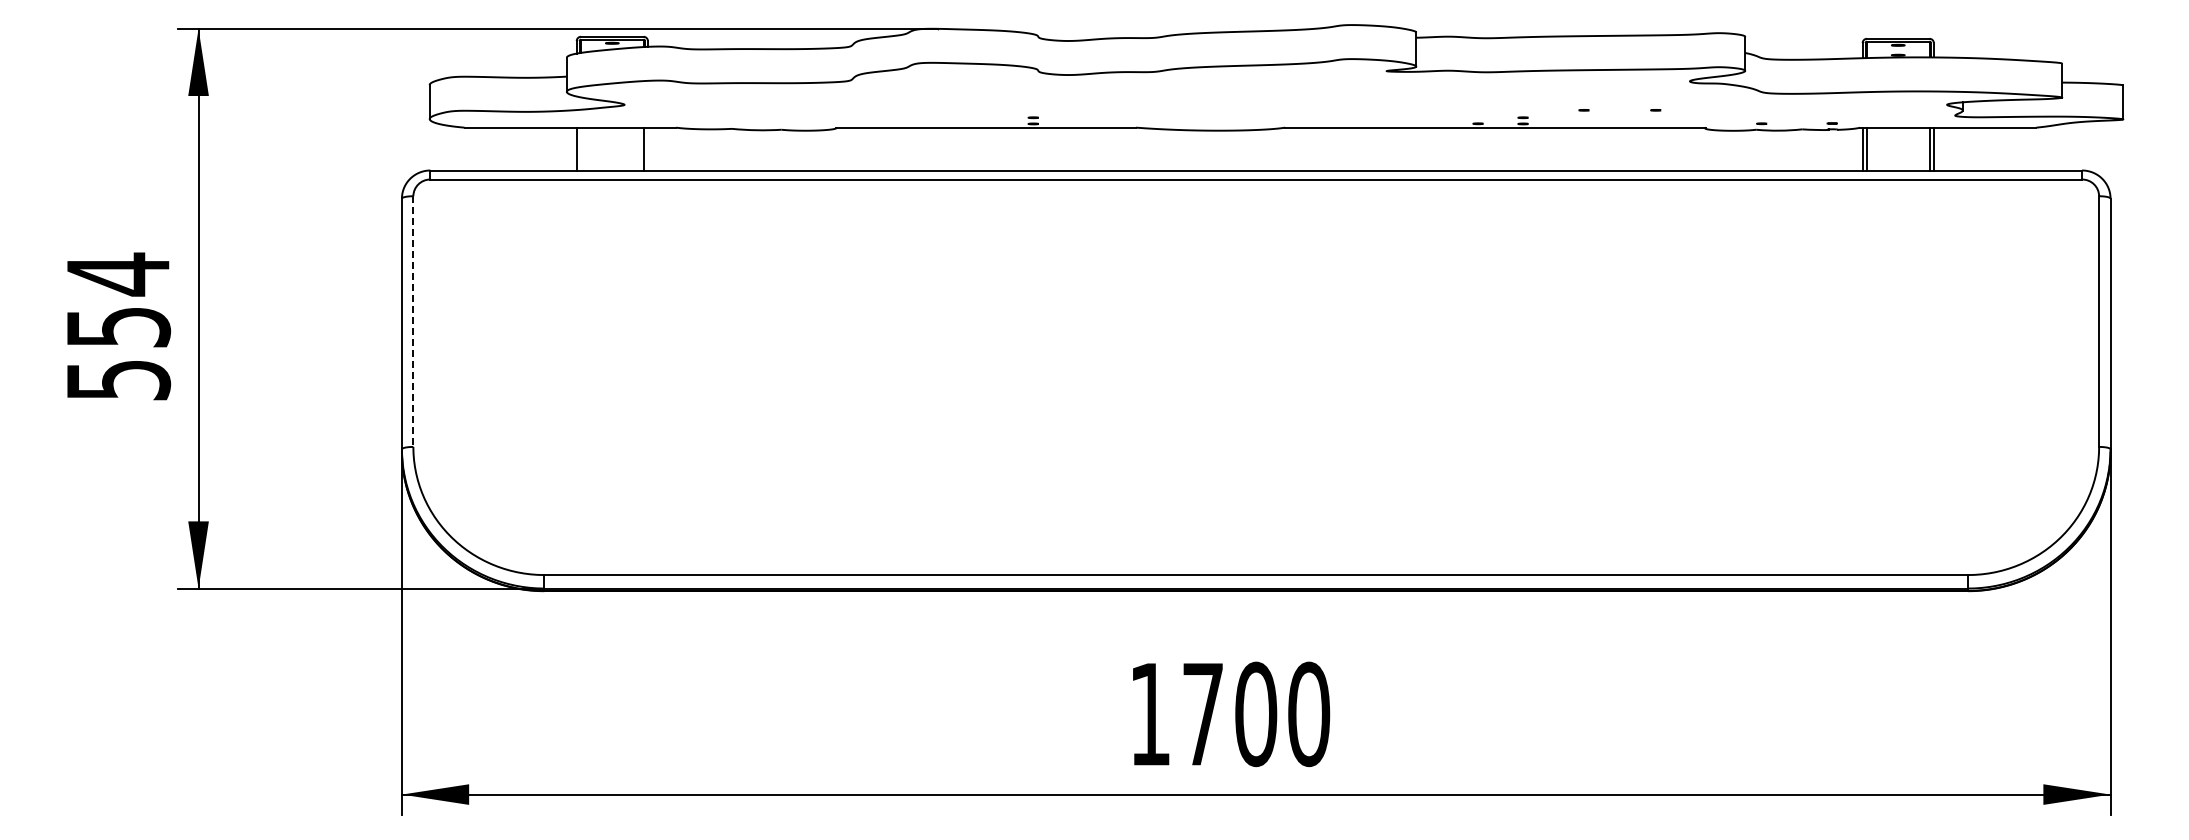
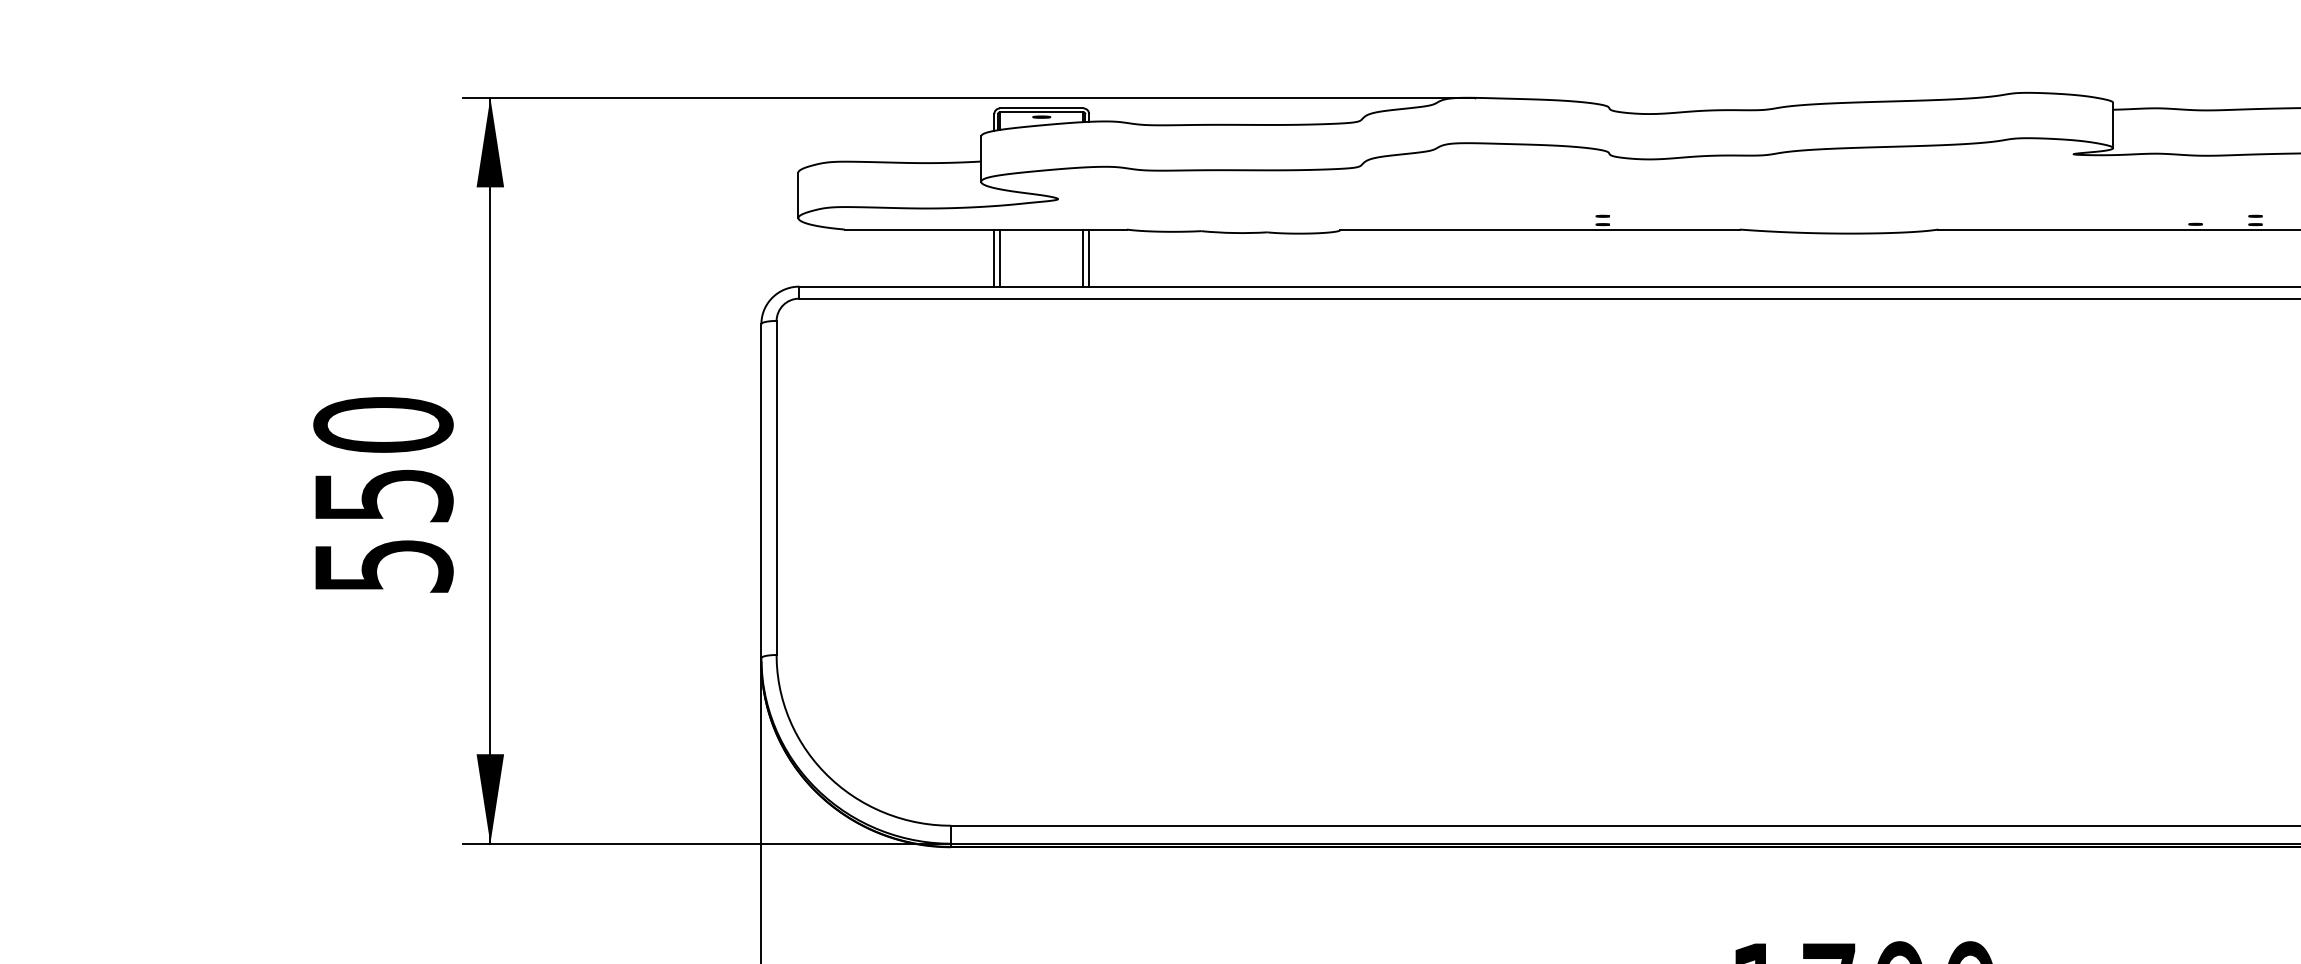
line: (581, 148) -> (1000, 257), added
line: (647, 148) -> (1088, 257), added
text: (118, 274) -> (383, 425), 554 -> 550
line: (413, 322) -> (776, 489), dashed -> solid

